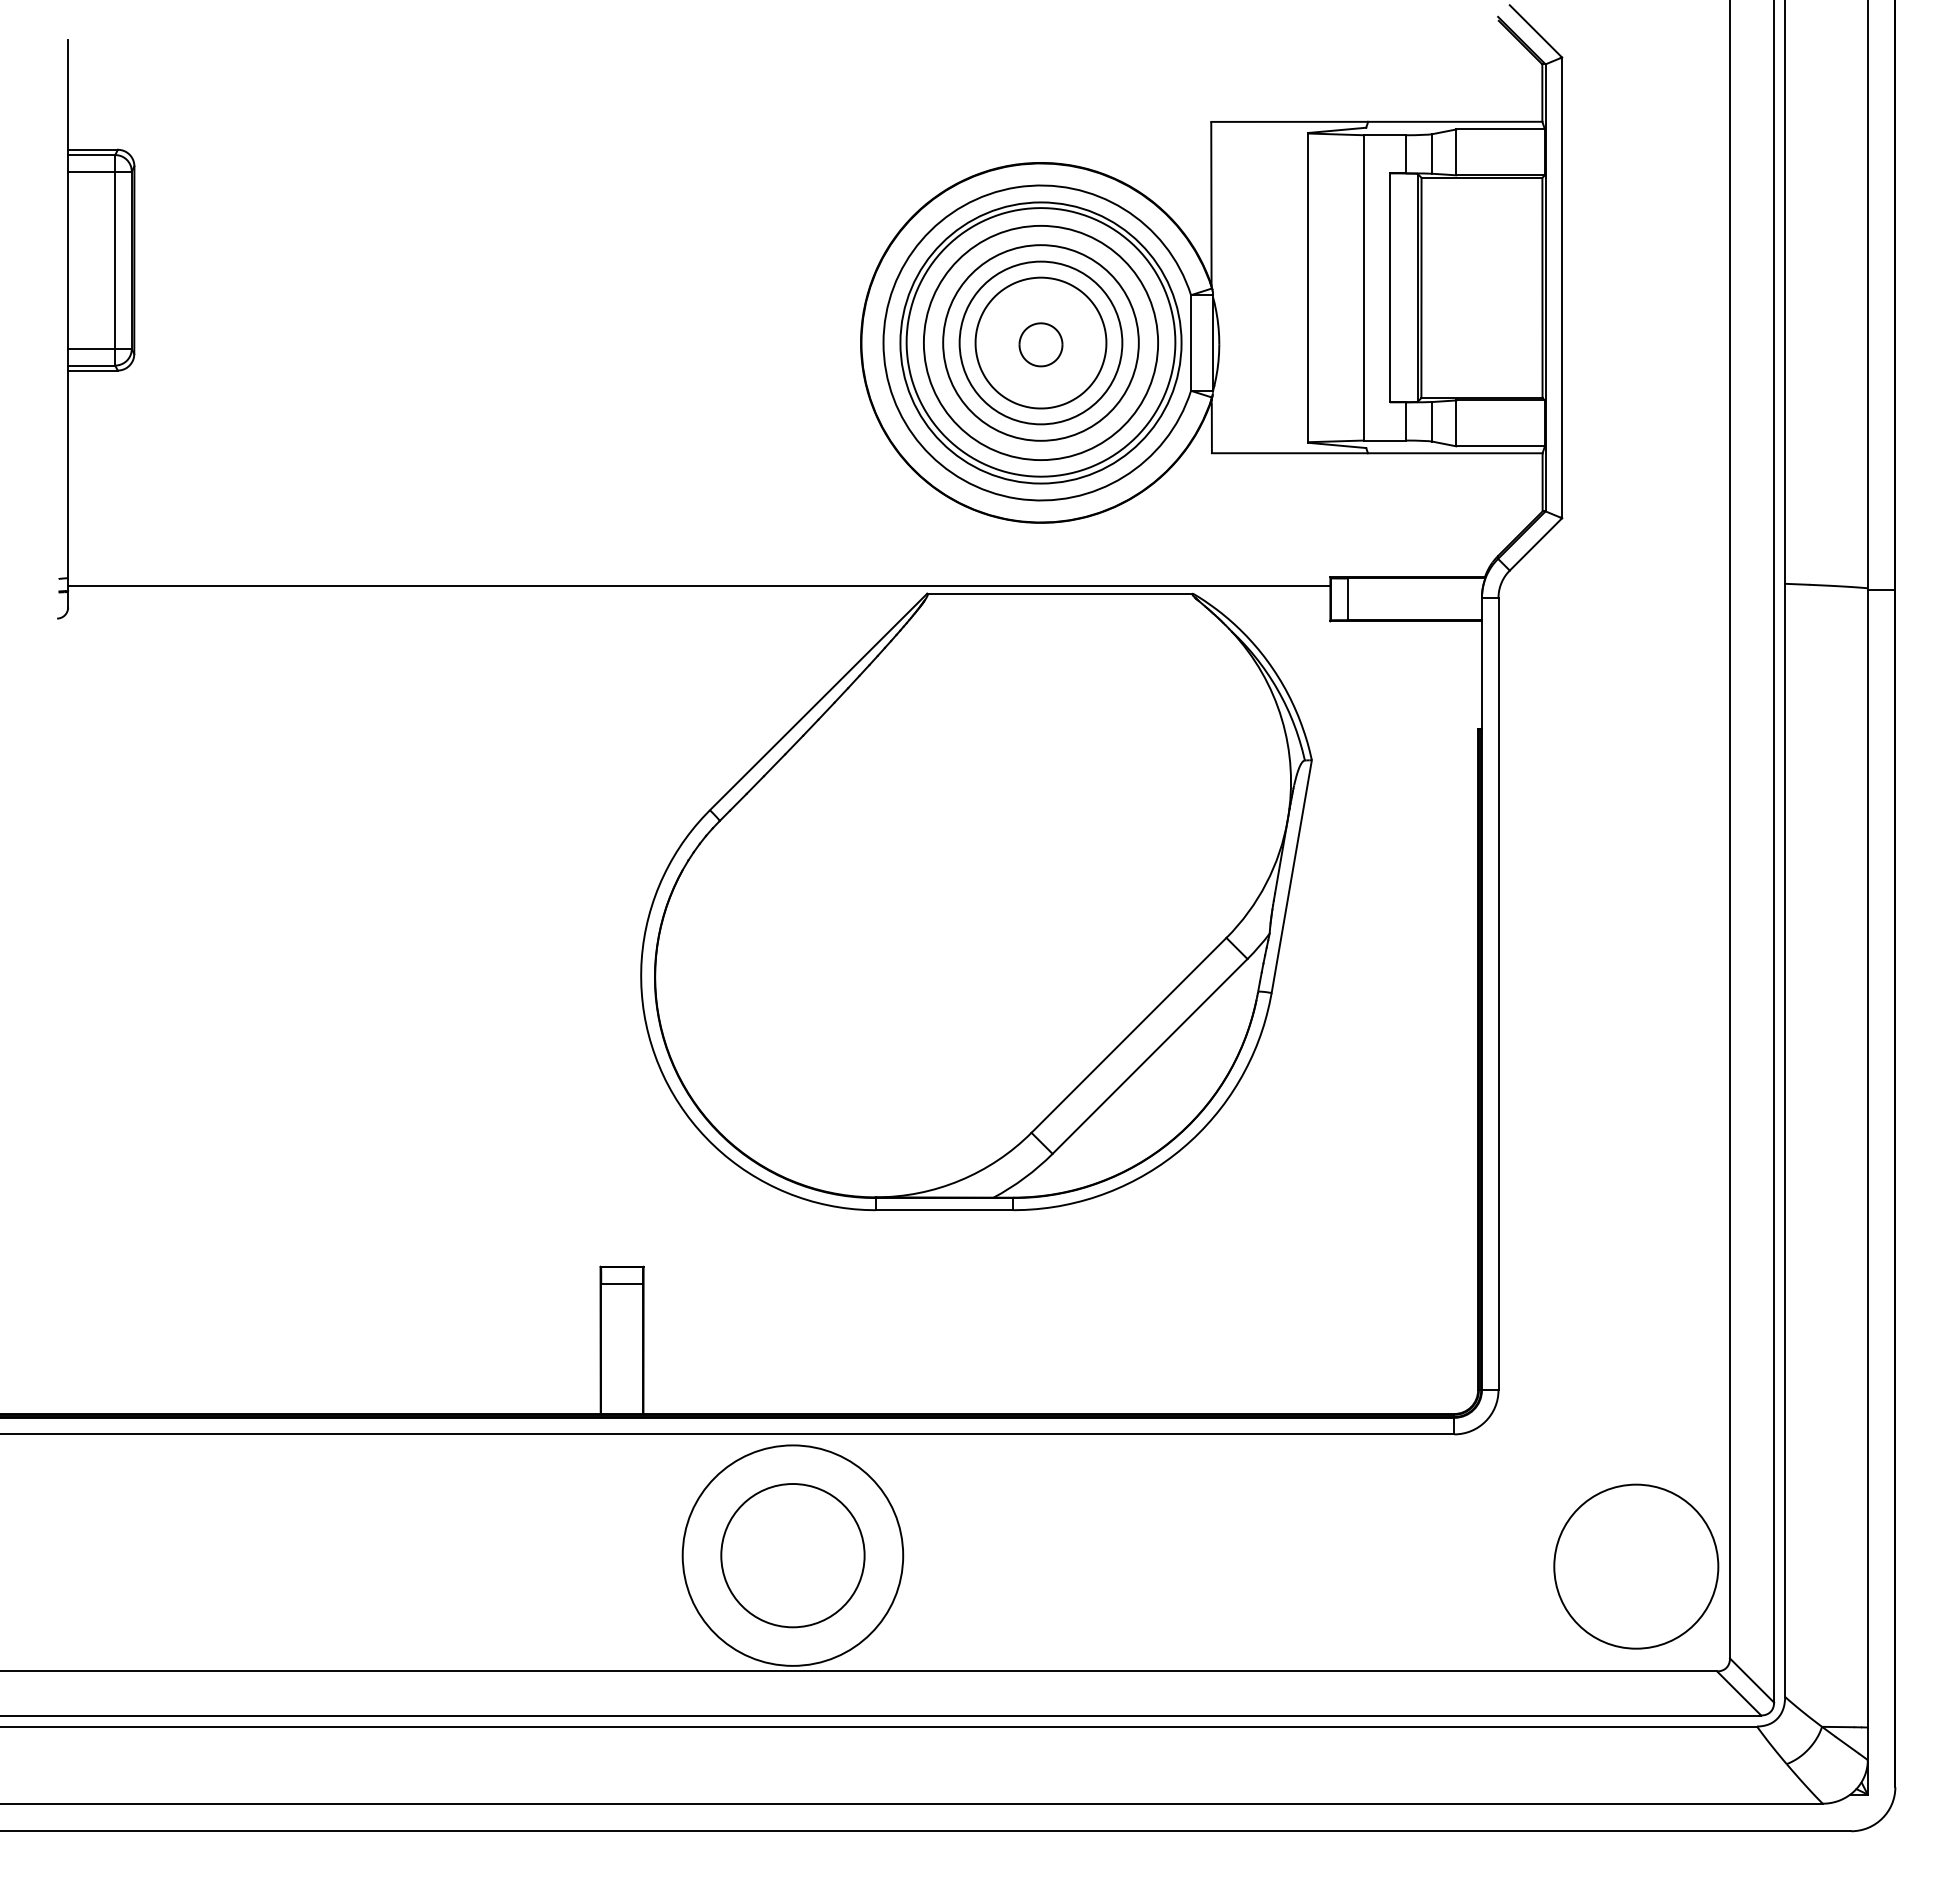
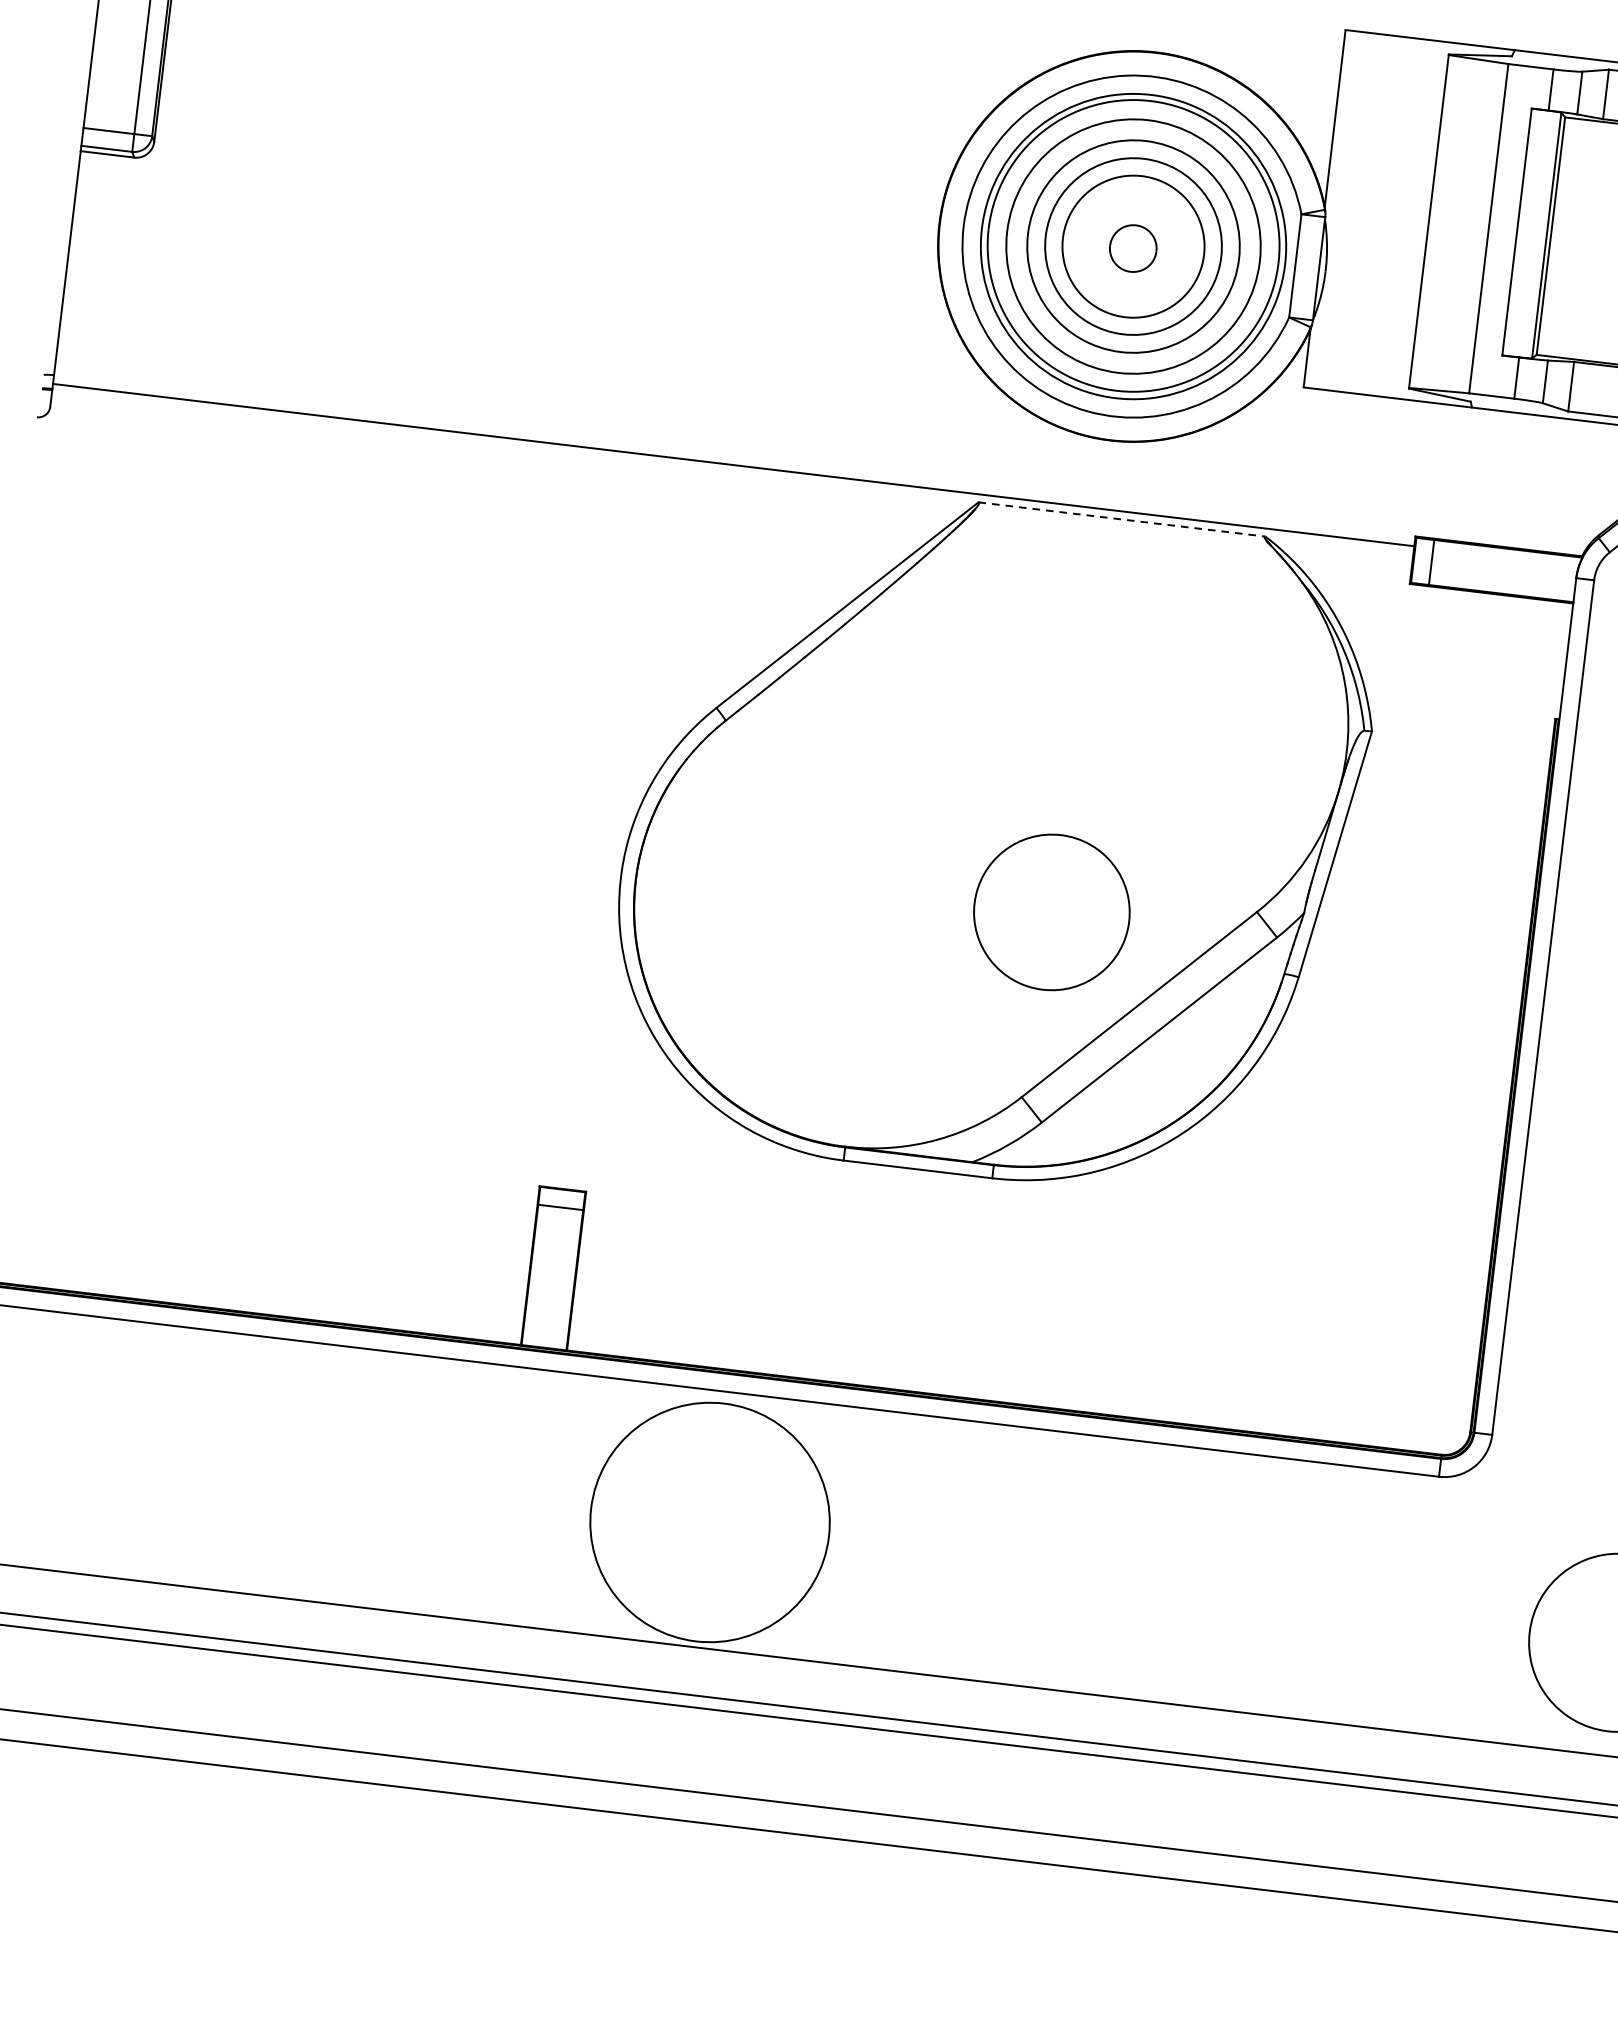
line: (1060, 593) -> (1122, 519), solid -> dashed
circle: (792, 1555) -> (1051, 912), moved

